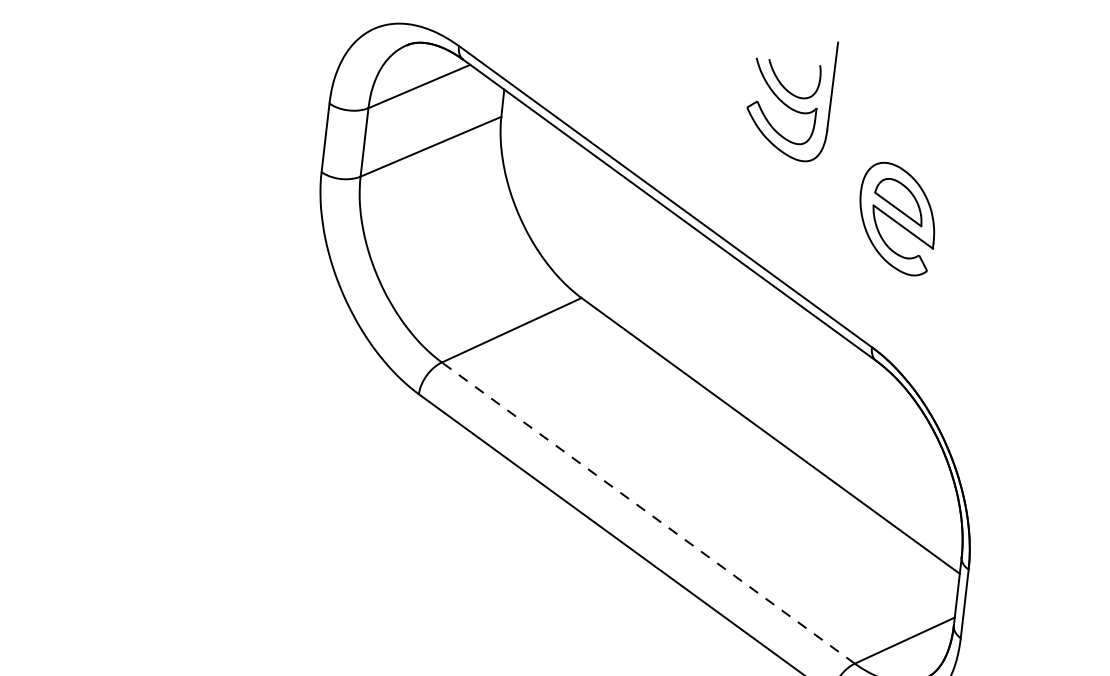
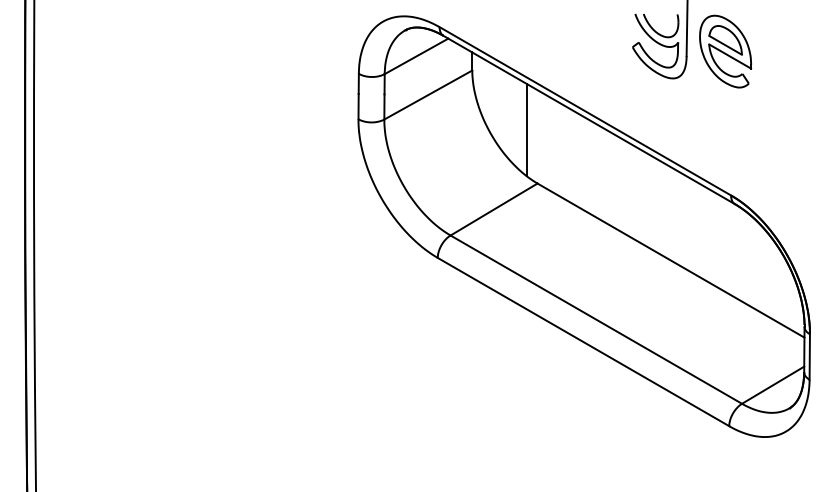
line: (573, 214) -> (526, 129), added
part: (897, 218) -> (725, 51), moved
line: (647, 512) -> (595, 319), dashed -> solid

